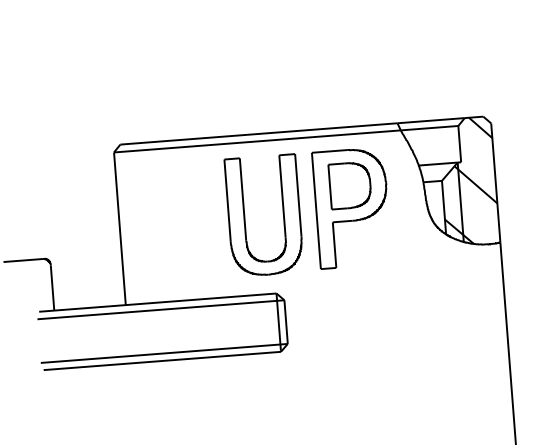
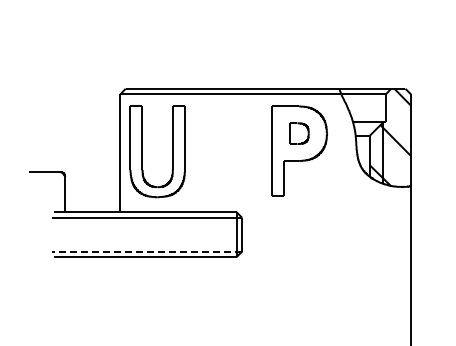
part: (350, 185) -> (299, 133), size x0.6
part: (244, 216) -> (142, 151), moved
line: (163, 353) -> (146, 251), solid -> dashed

